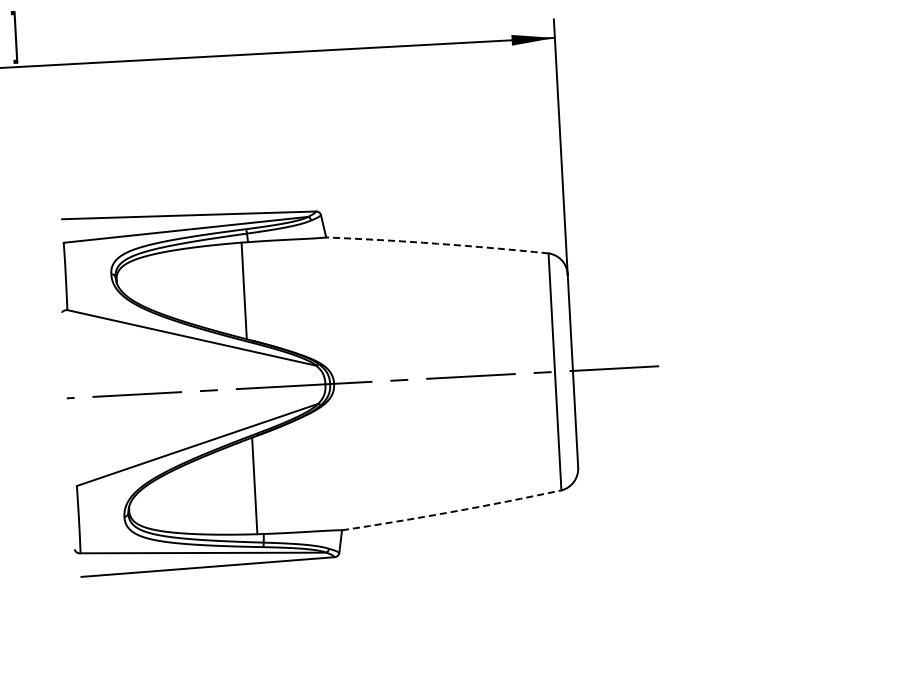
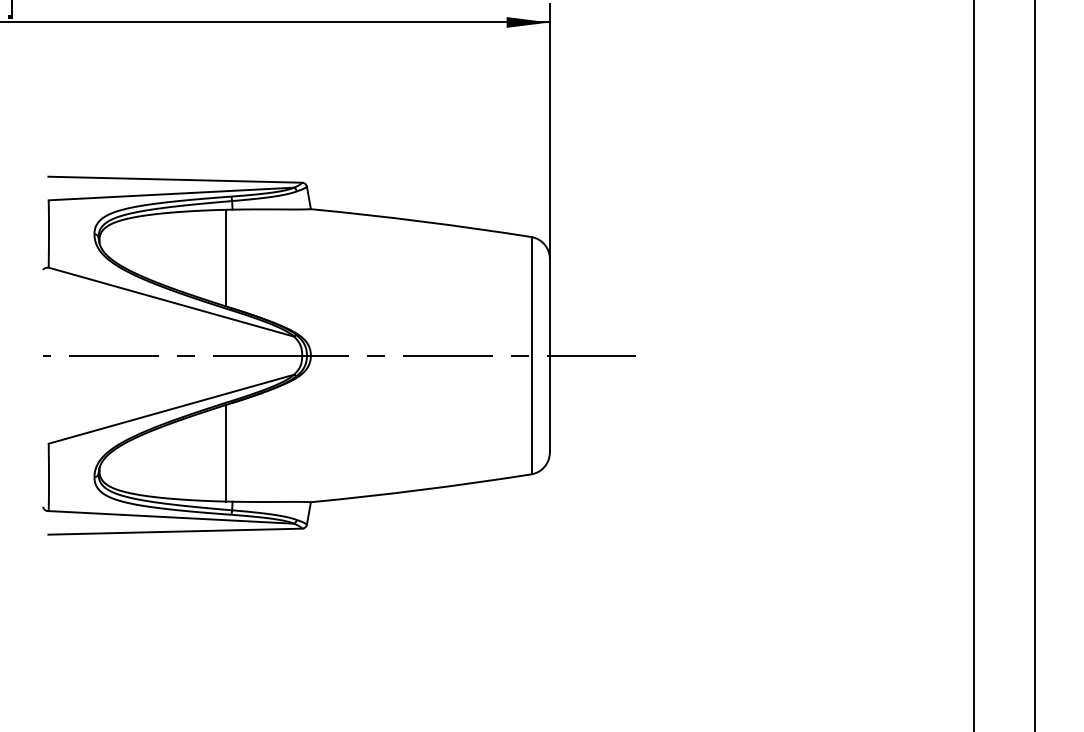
arc: (437, 243) -> (421, 221), dashed -> solid
arc: (451, 511) -> (421, 489), dashed -> solid

